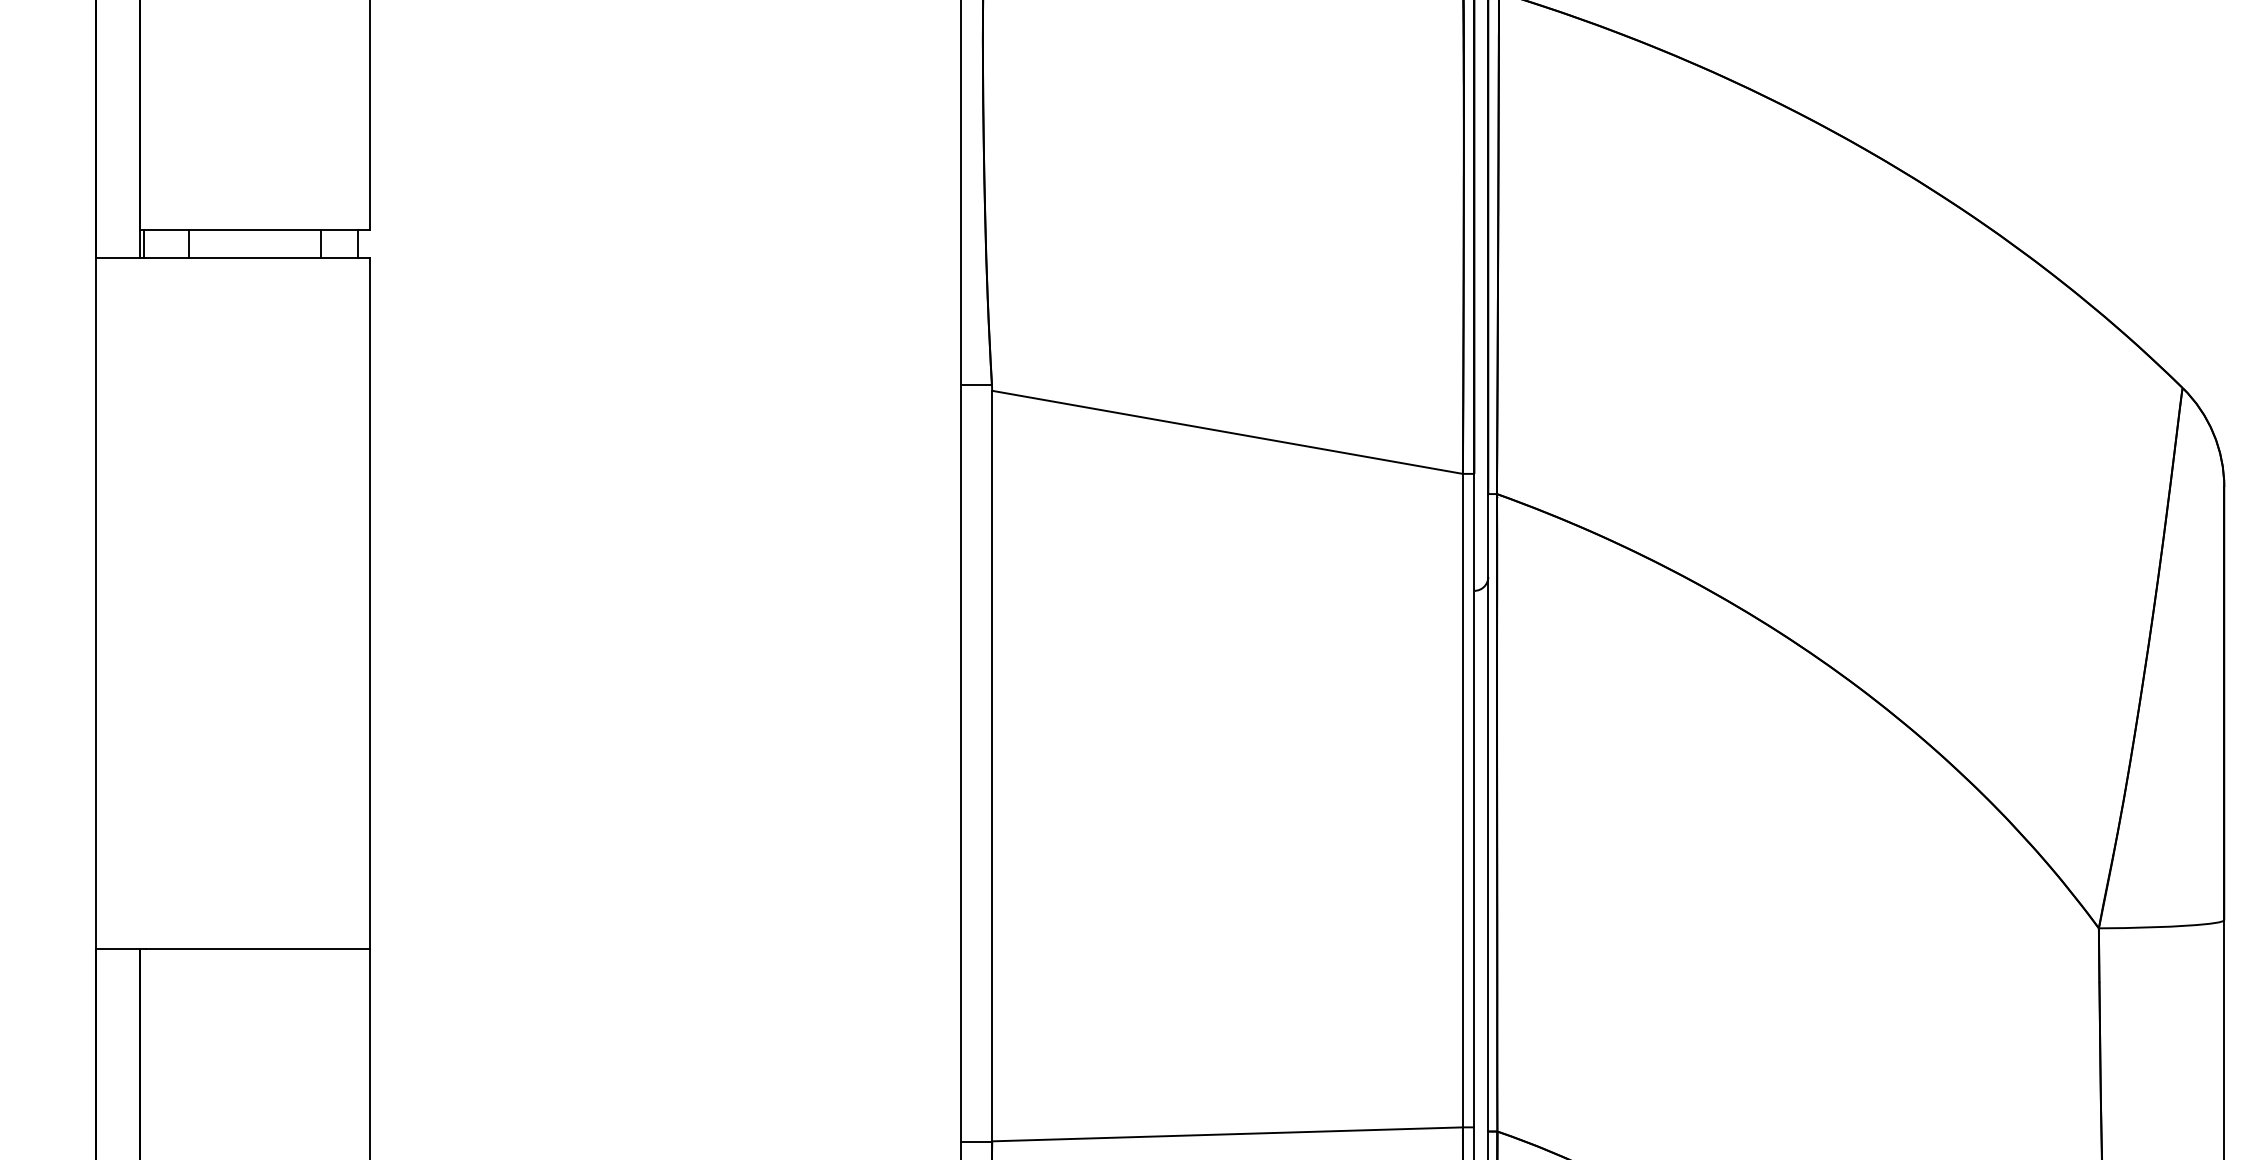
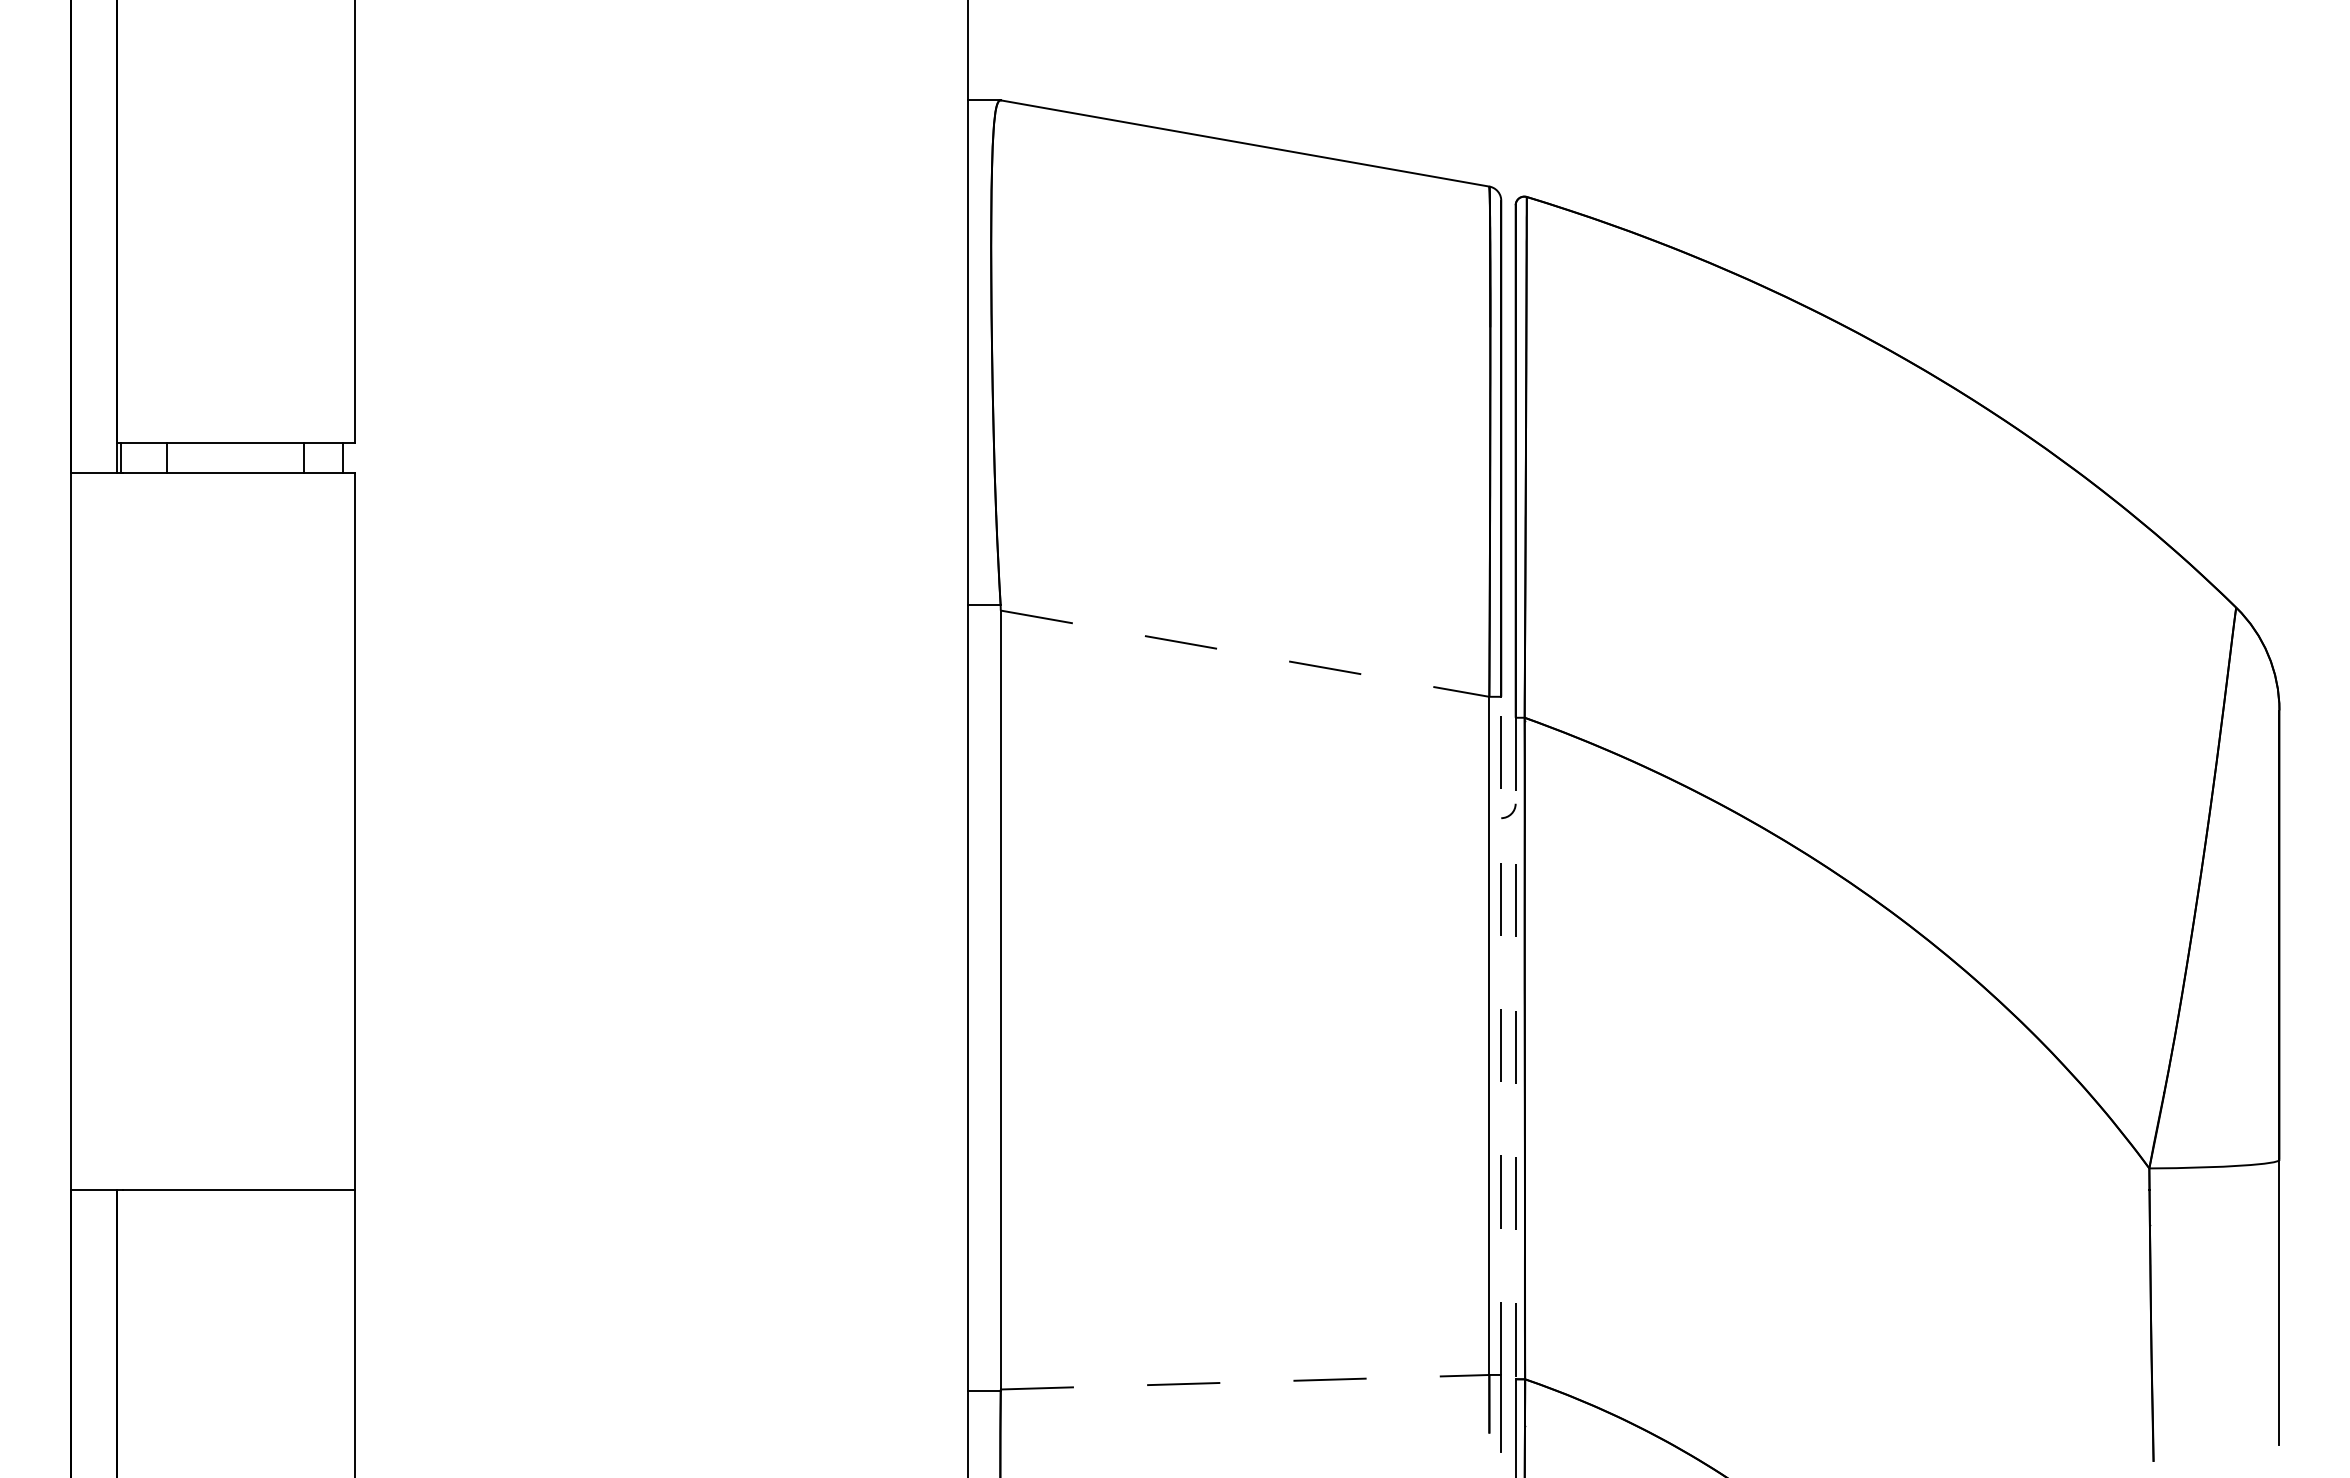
line: (1227, 432) -> (1245, 653), solid -> dashed
line: (1474, 800) -> (1501, 1035), solid -> dashed
line: (1488, 812) -> (1515, 1048), solid -> dashed
line: (1227, 1134) -> (1245, 1382), solid -> dashed

